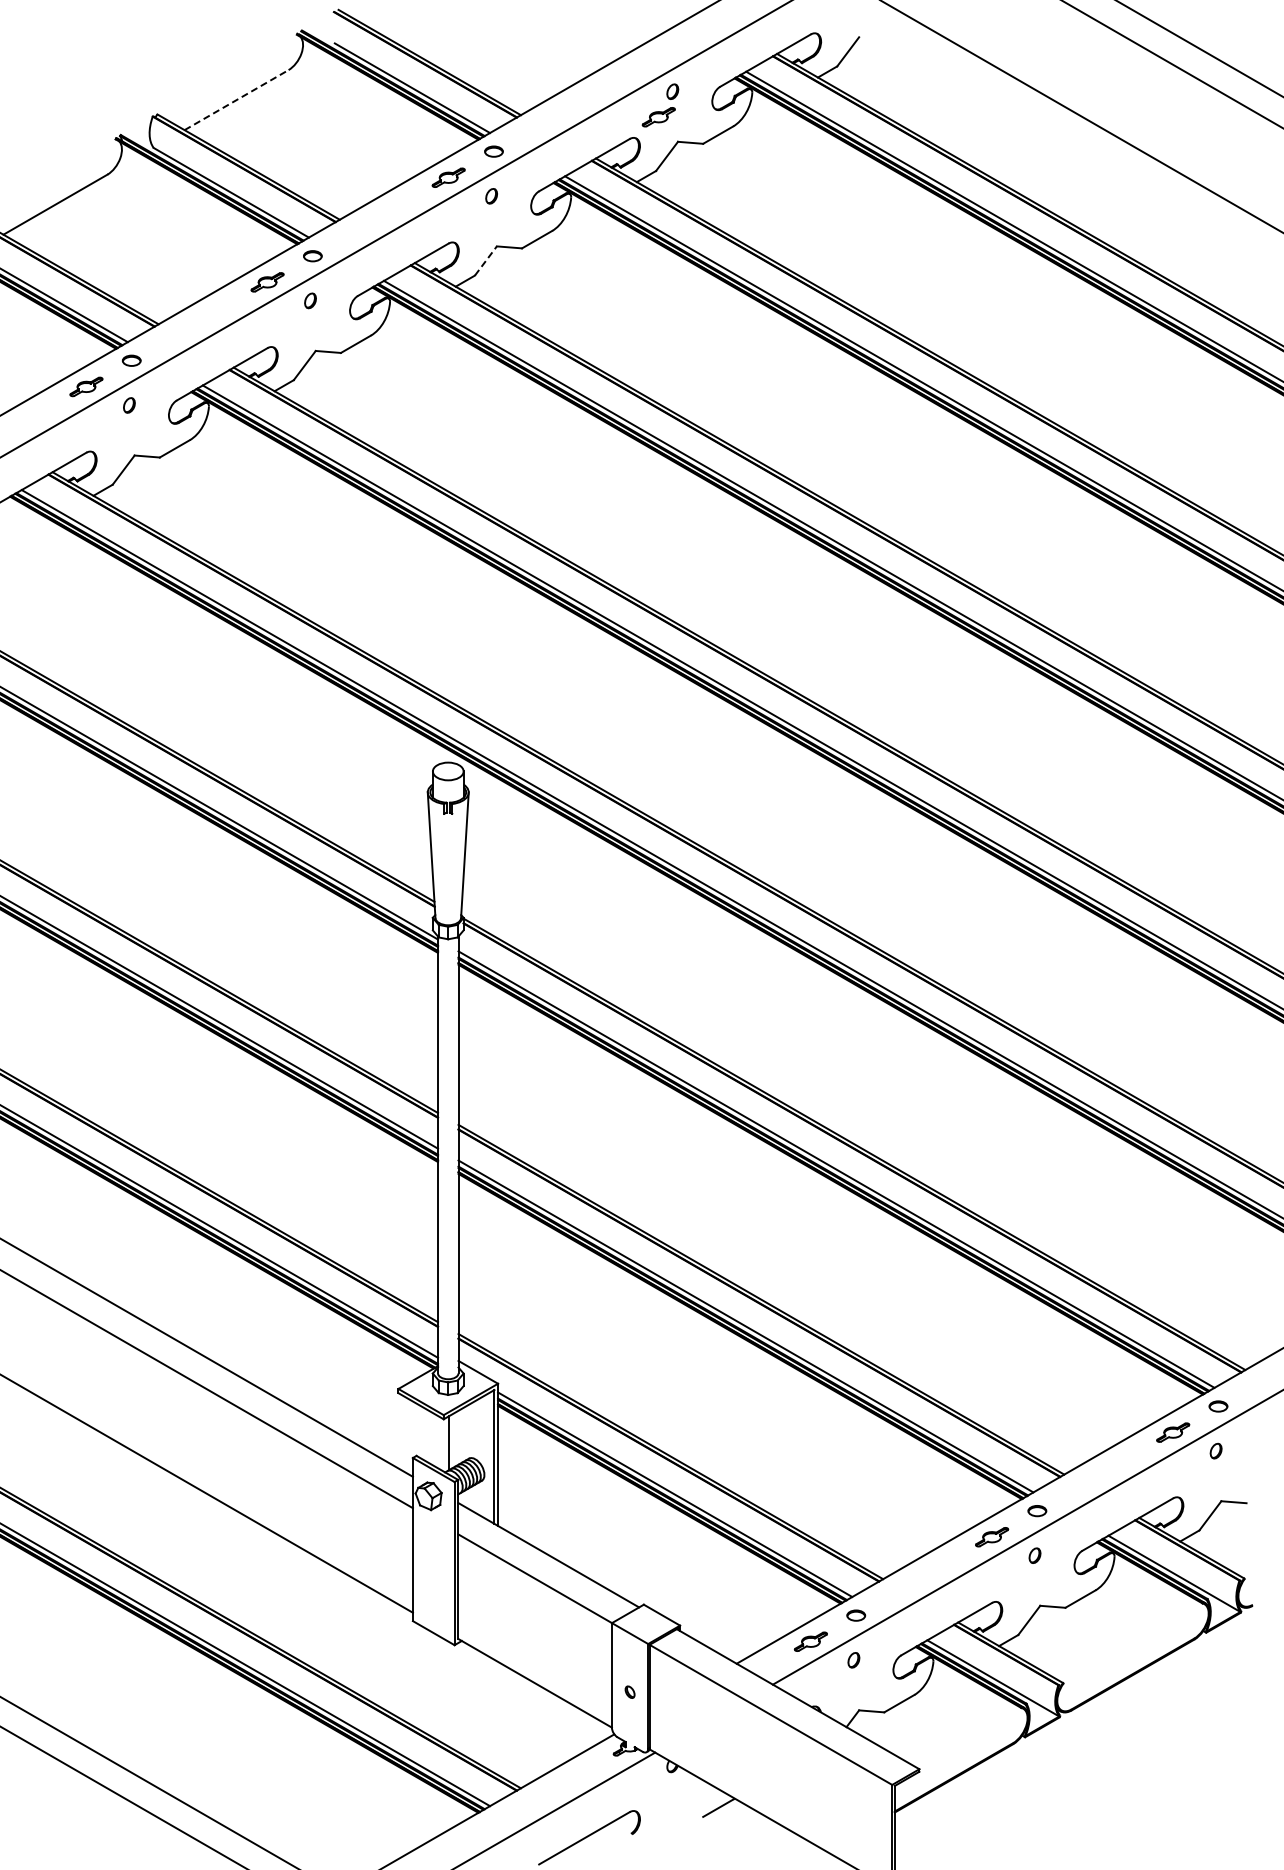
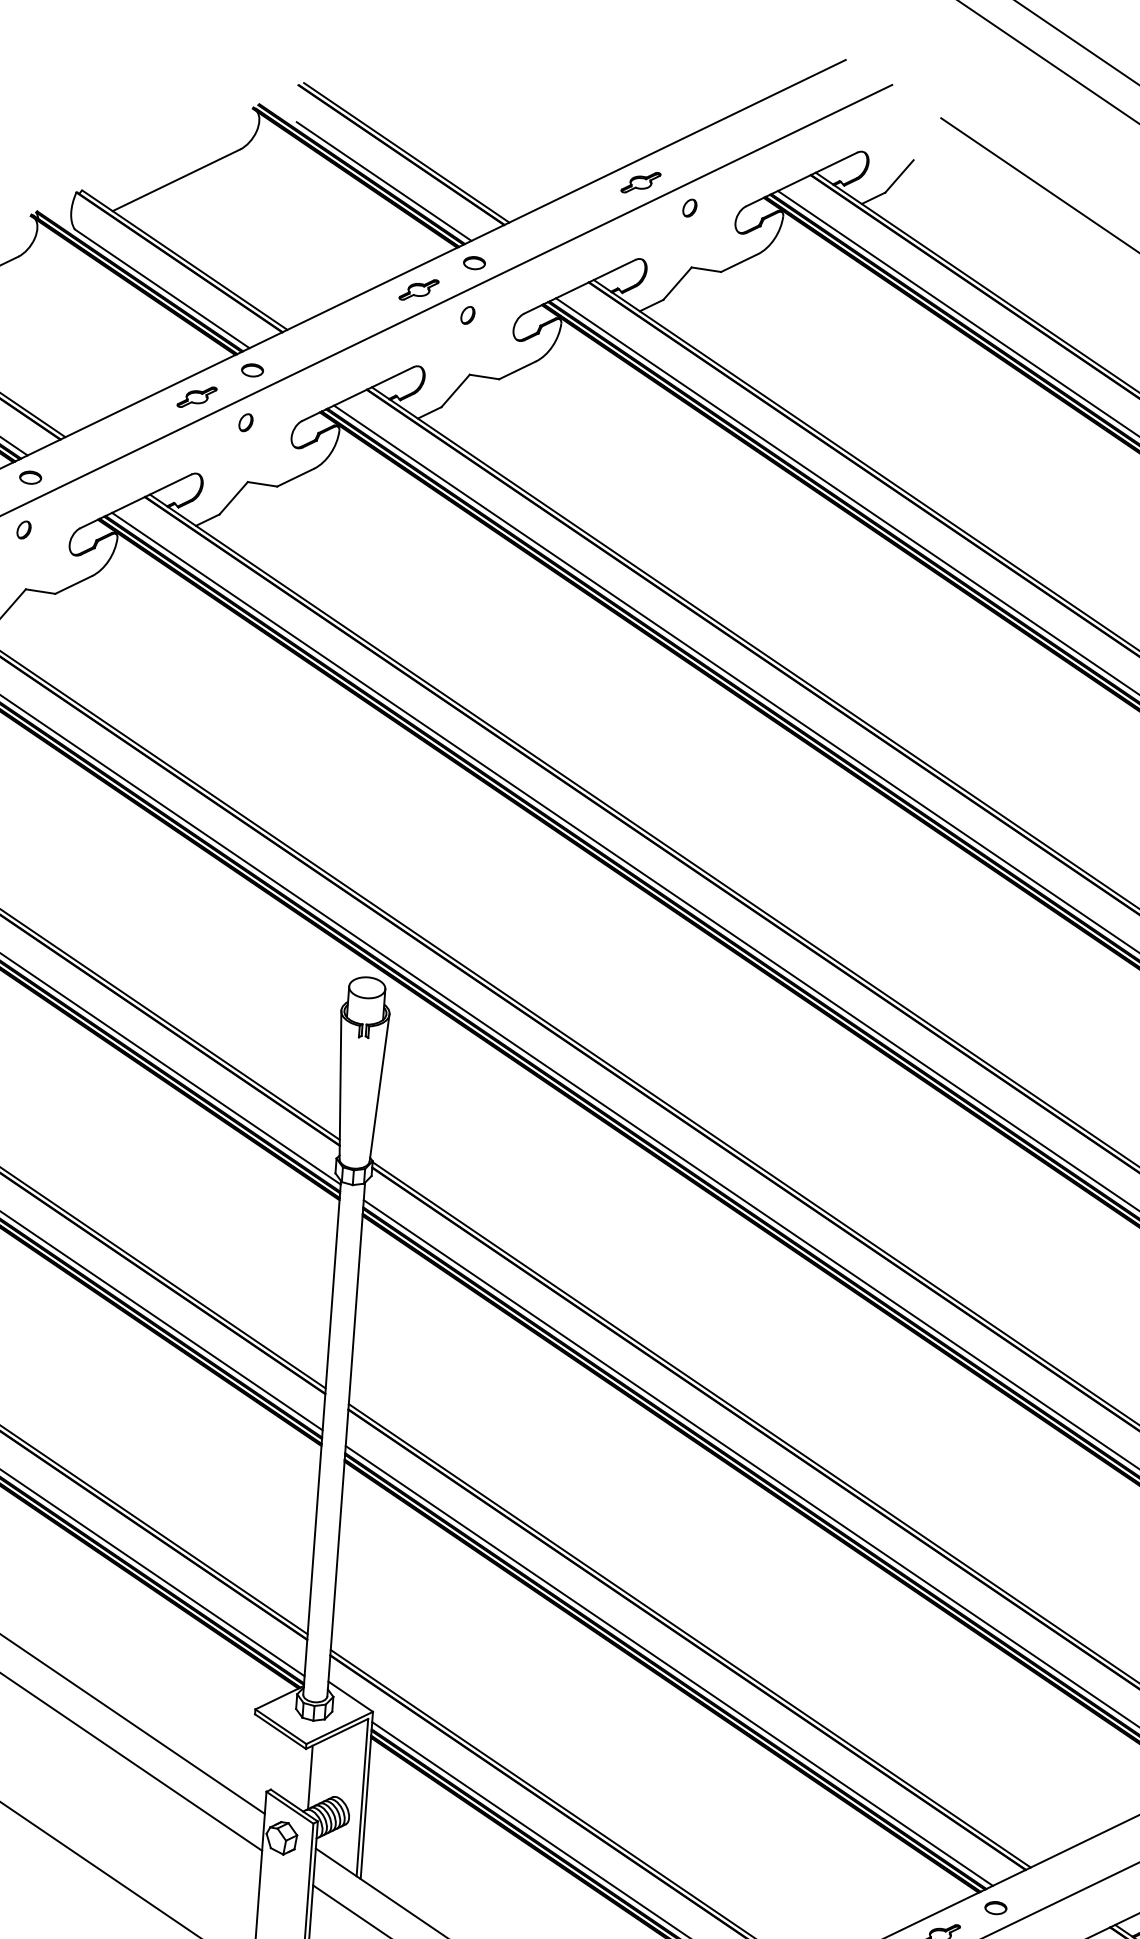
line: (237, 99) -> (177, 179), dashed -> solid
part: (658, 117) -> (640, 182), moved
line: (486, 260) -> (456, 390), dashed -> solid

